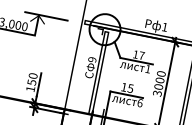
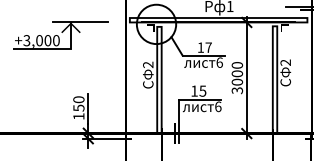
text: (92, 59) -> (148, 64), 9 -> 2
text: (147, 68) -> (219, 62), 1 -> 6

